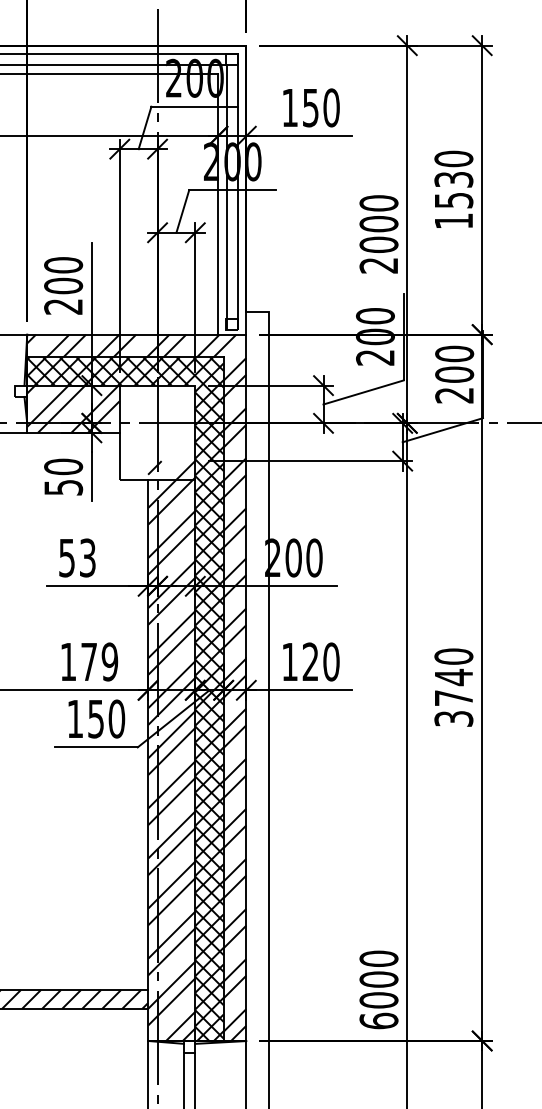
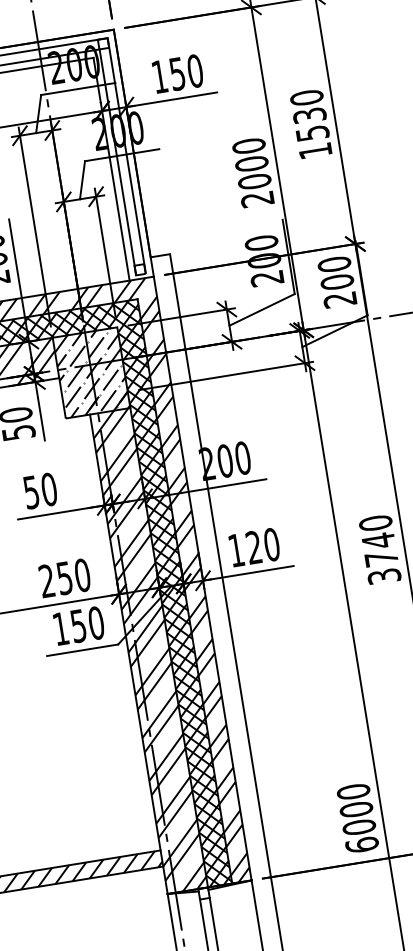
hatch: (157, 432) -> (91, 372), added
text: (87, 557) -> (48, 489), 53 -> 50
text: (89, 661) -> (65, 577), 179 -> 250

